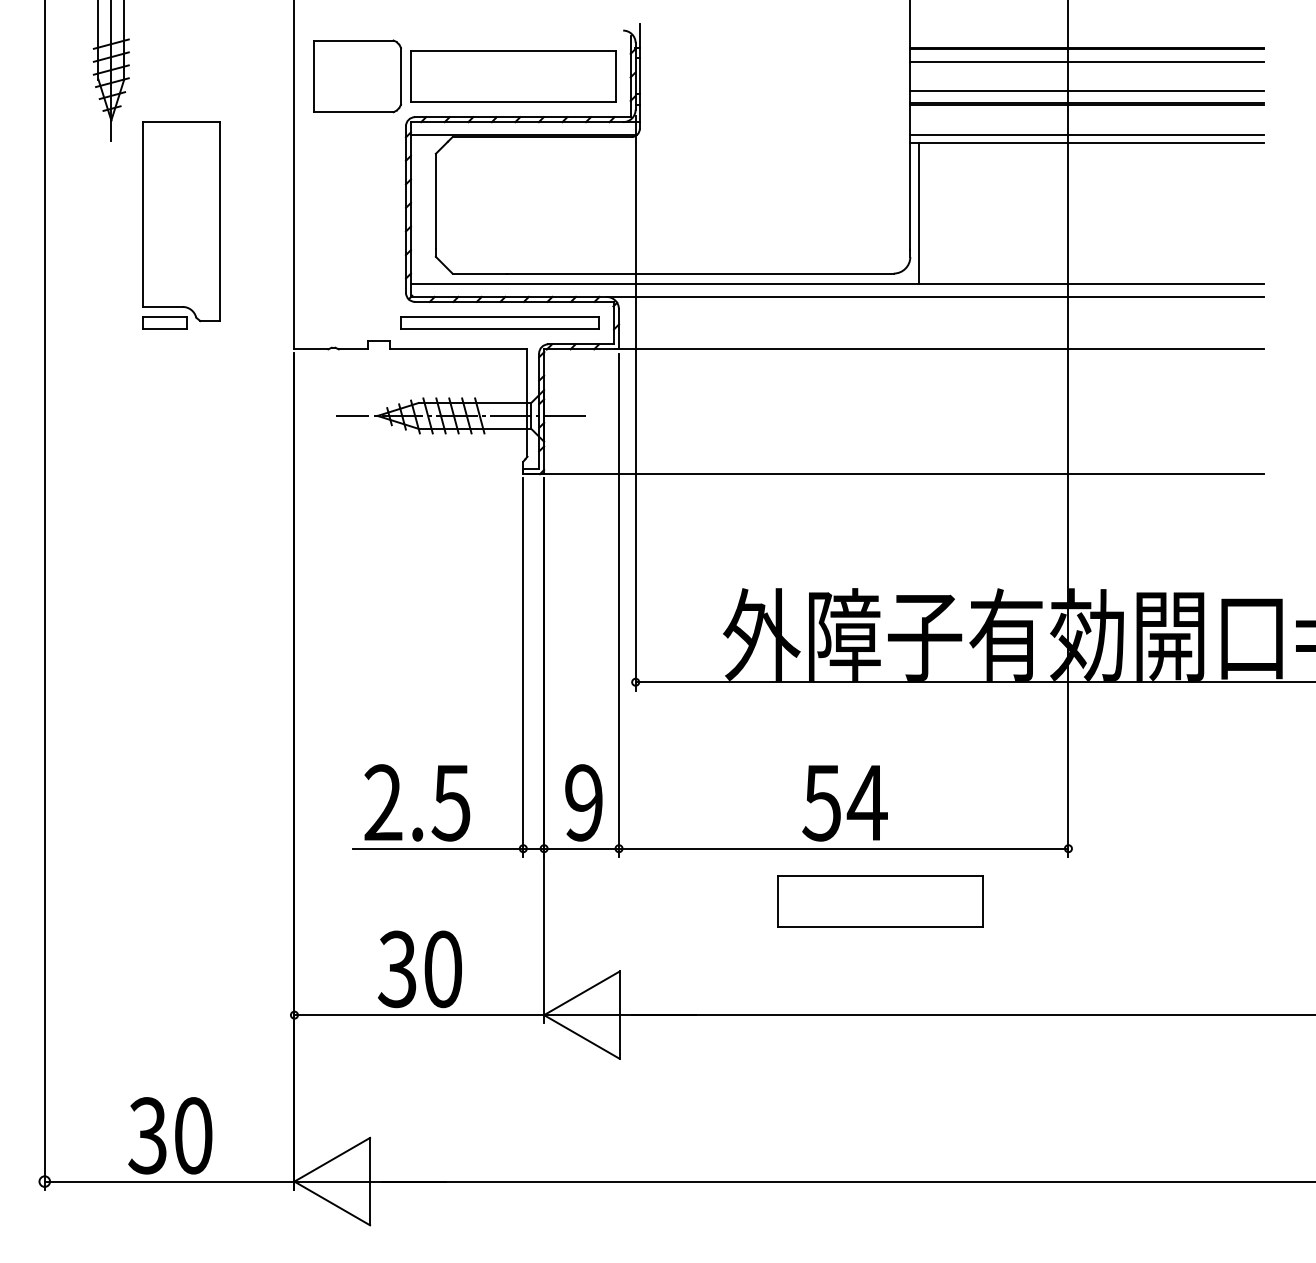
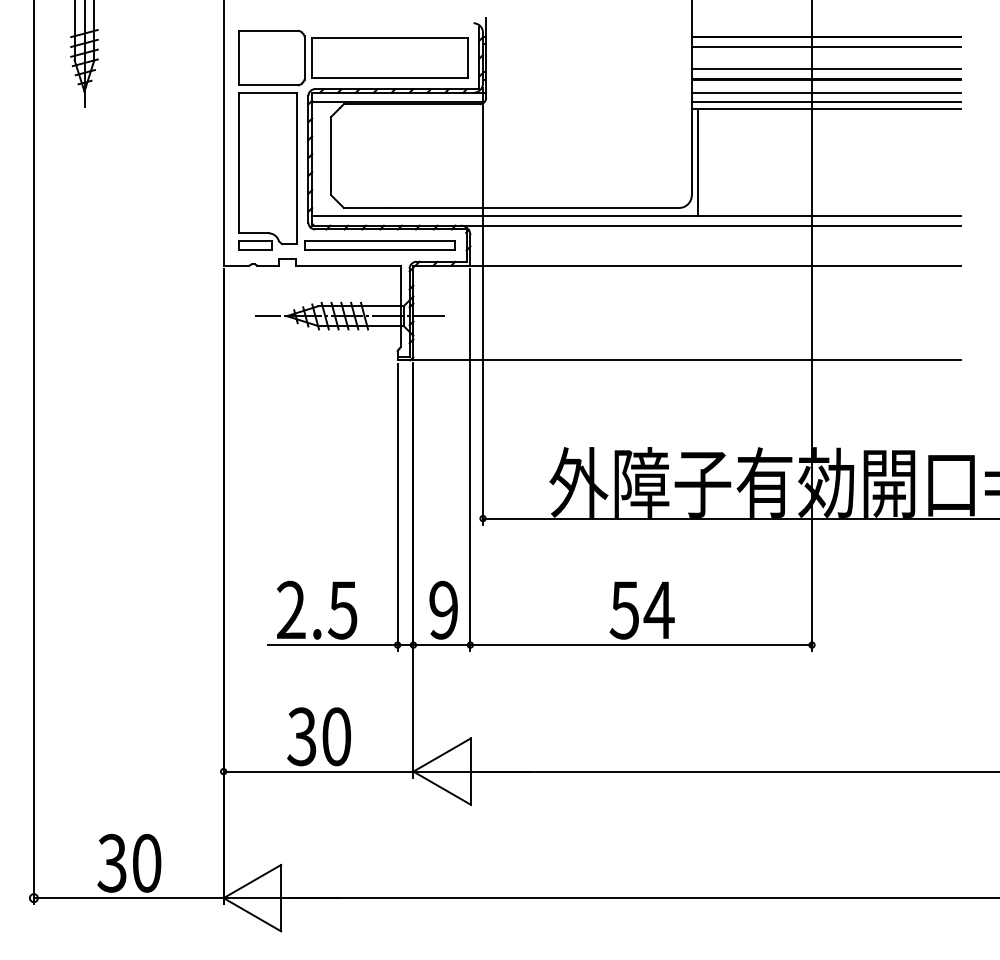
line: (1087, 122) -> (826, 93), added
part: (181, 225) -> (267, 171), moved
part: (880, 901) -> (669, 685), removed

